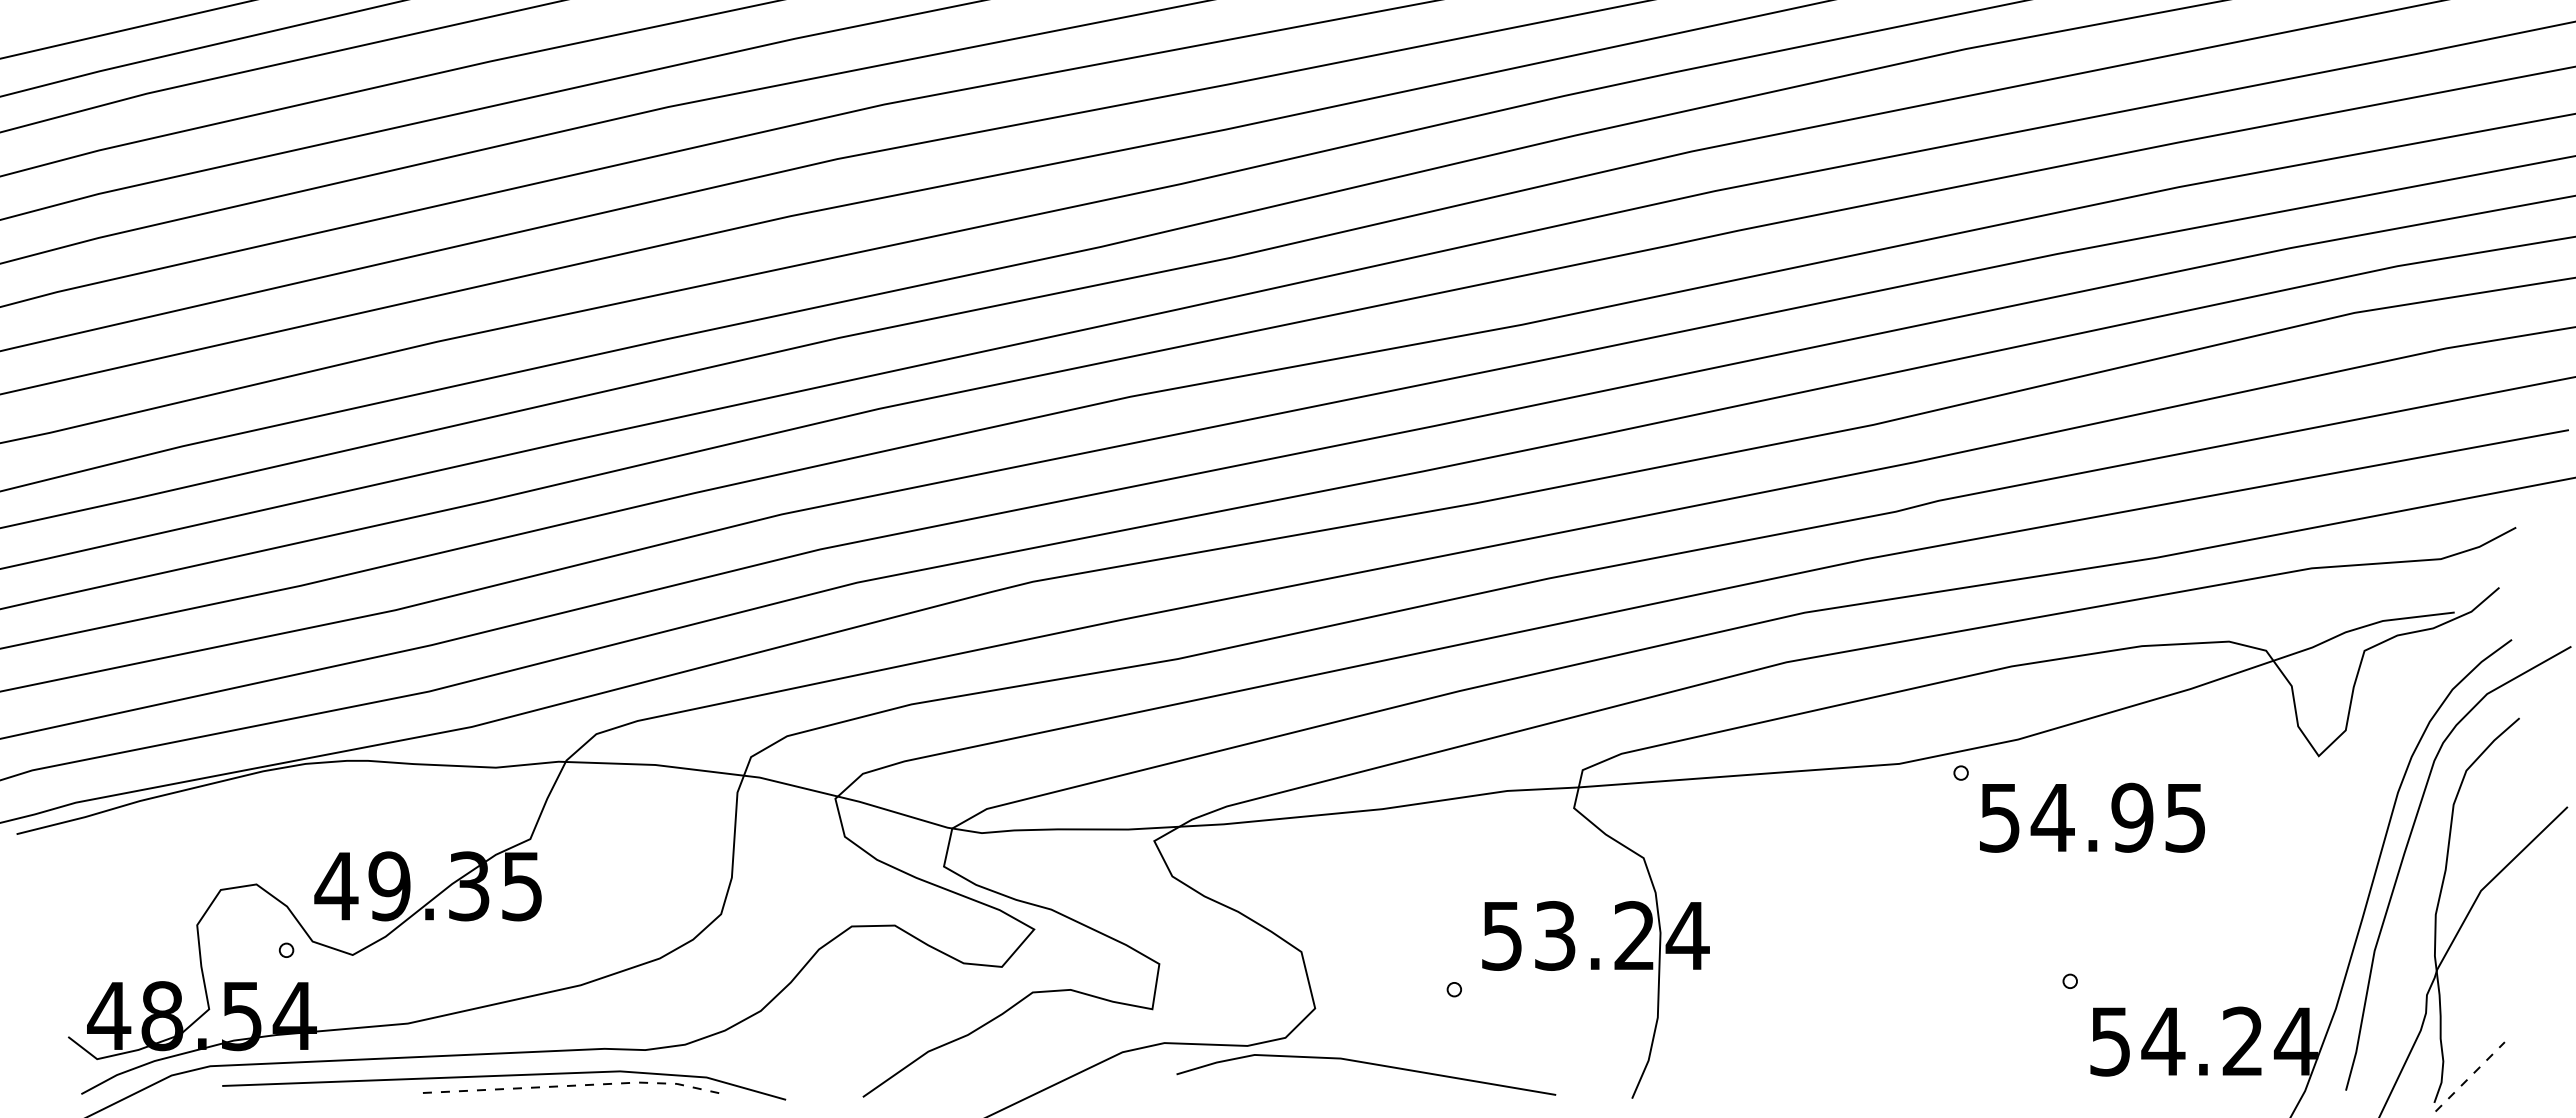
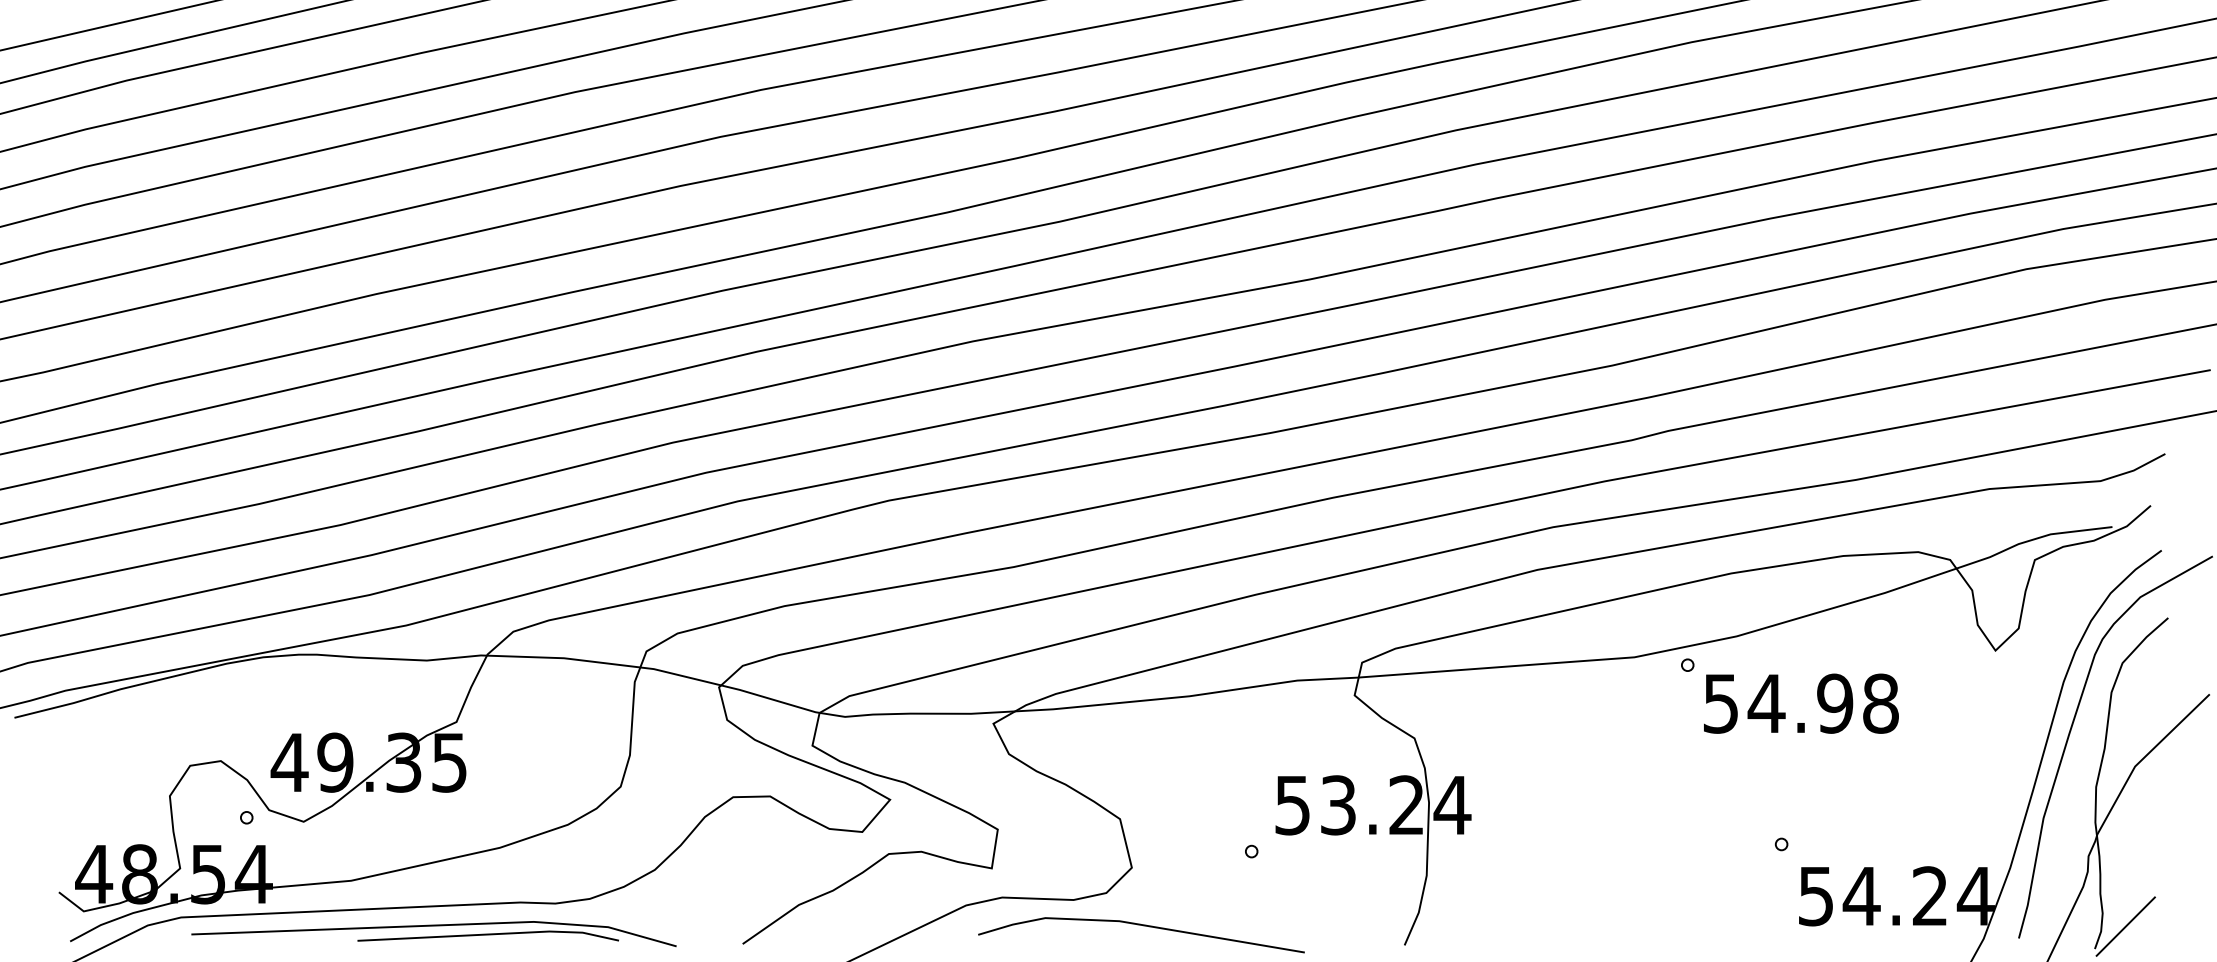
text: (2185, 817) -> (1880, 703), 54.95 -> 54.98
line: (1368, 1064) -> (1143, 926), moved
line: (2470, 1076) -> (2126, 926), dashed -> solid
line: (568, 1085) -> (489, 934), dashed -> solid

